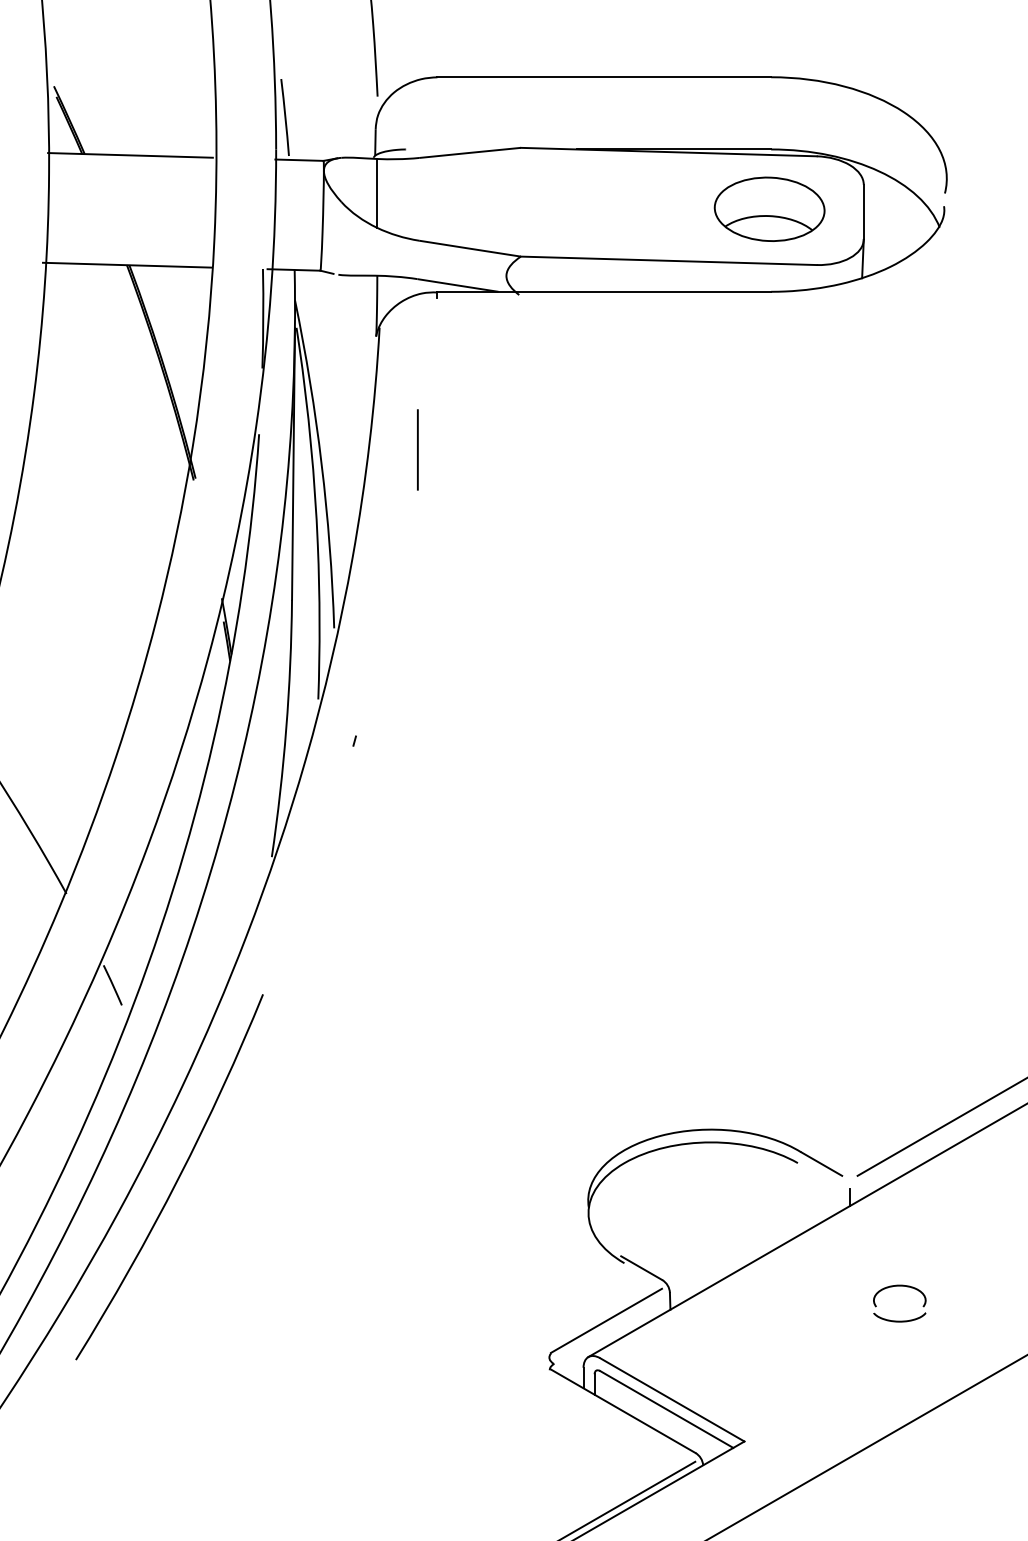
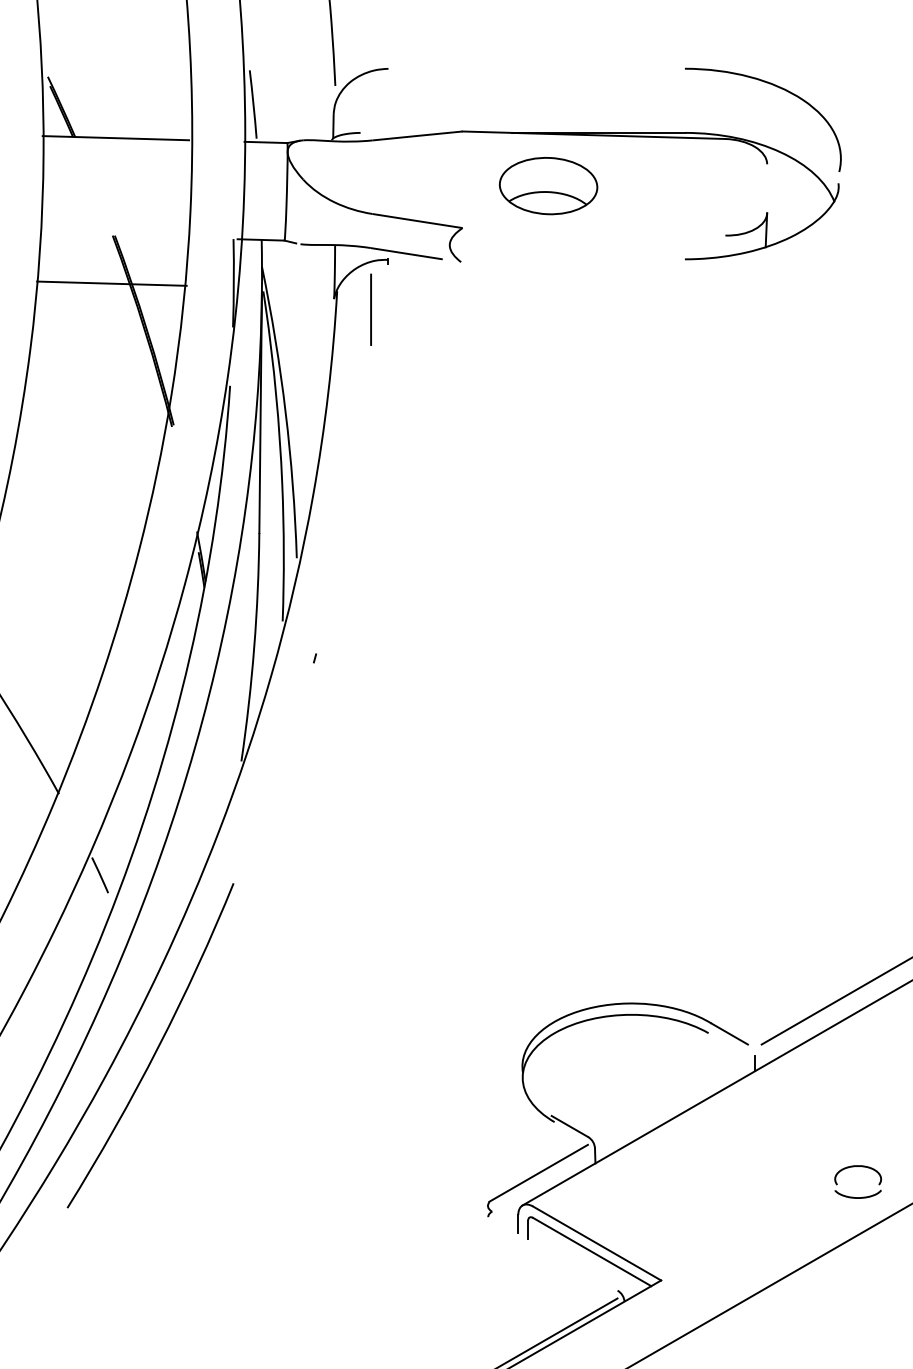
line: (604, 76) -> (536, 68), removed
line: (376, 192) -> (334, 171), removed
part: (769, 209) -> (548, 186), moved
line: (864, 212) -> (767, 188), removed
line: (668, 260) -> (593, 231), removed
line: (126, 264) -> (111, 283), moved
line: (604, 291) -> (536, 259), removed
line: (417, 449) -> (370, 309), moved
part: (904, 1287) -> (862, 1167), moved
line: (623, 1411) -> (553, 1253), removed

